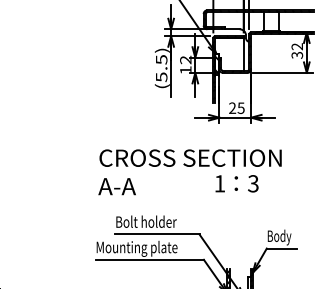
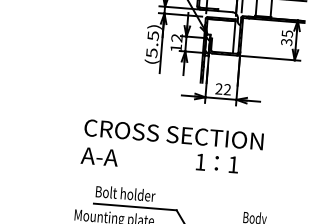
text: (297, 46) -> (287, 33), 32 -> 35
text: (240, 107) -> (226, 88), 25 -> 22
text: (253, 183) -> (233, 164), 3 -> 1

